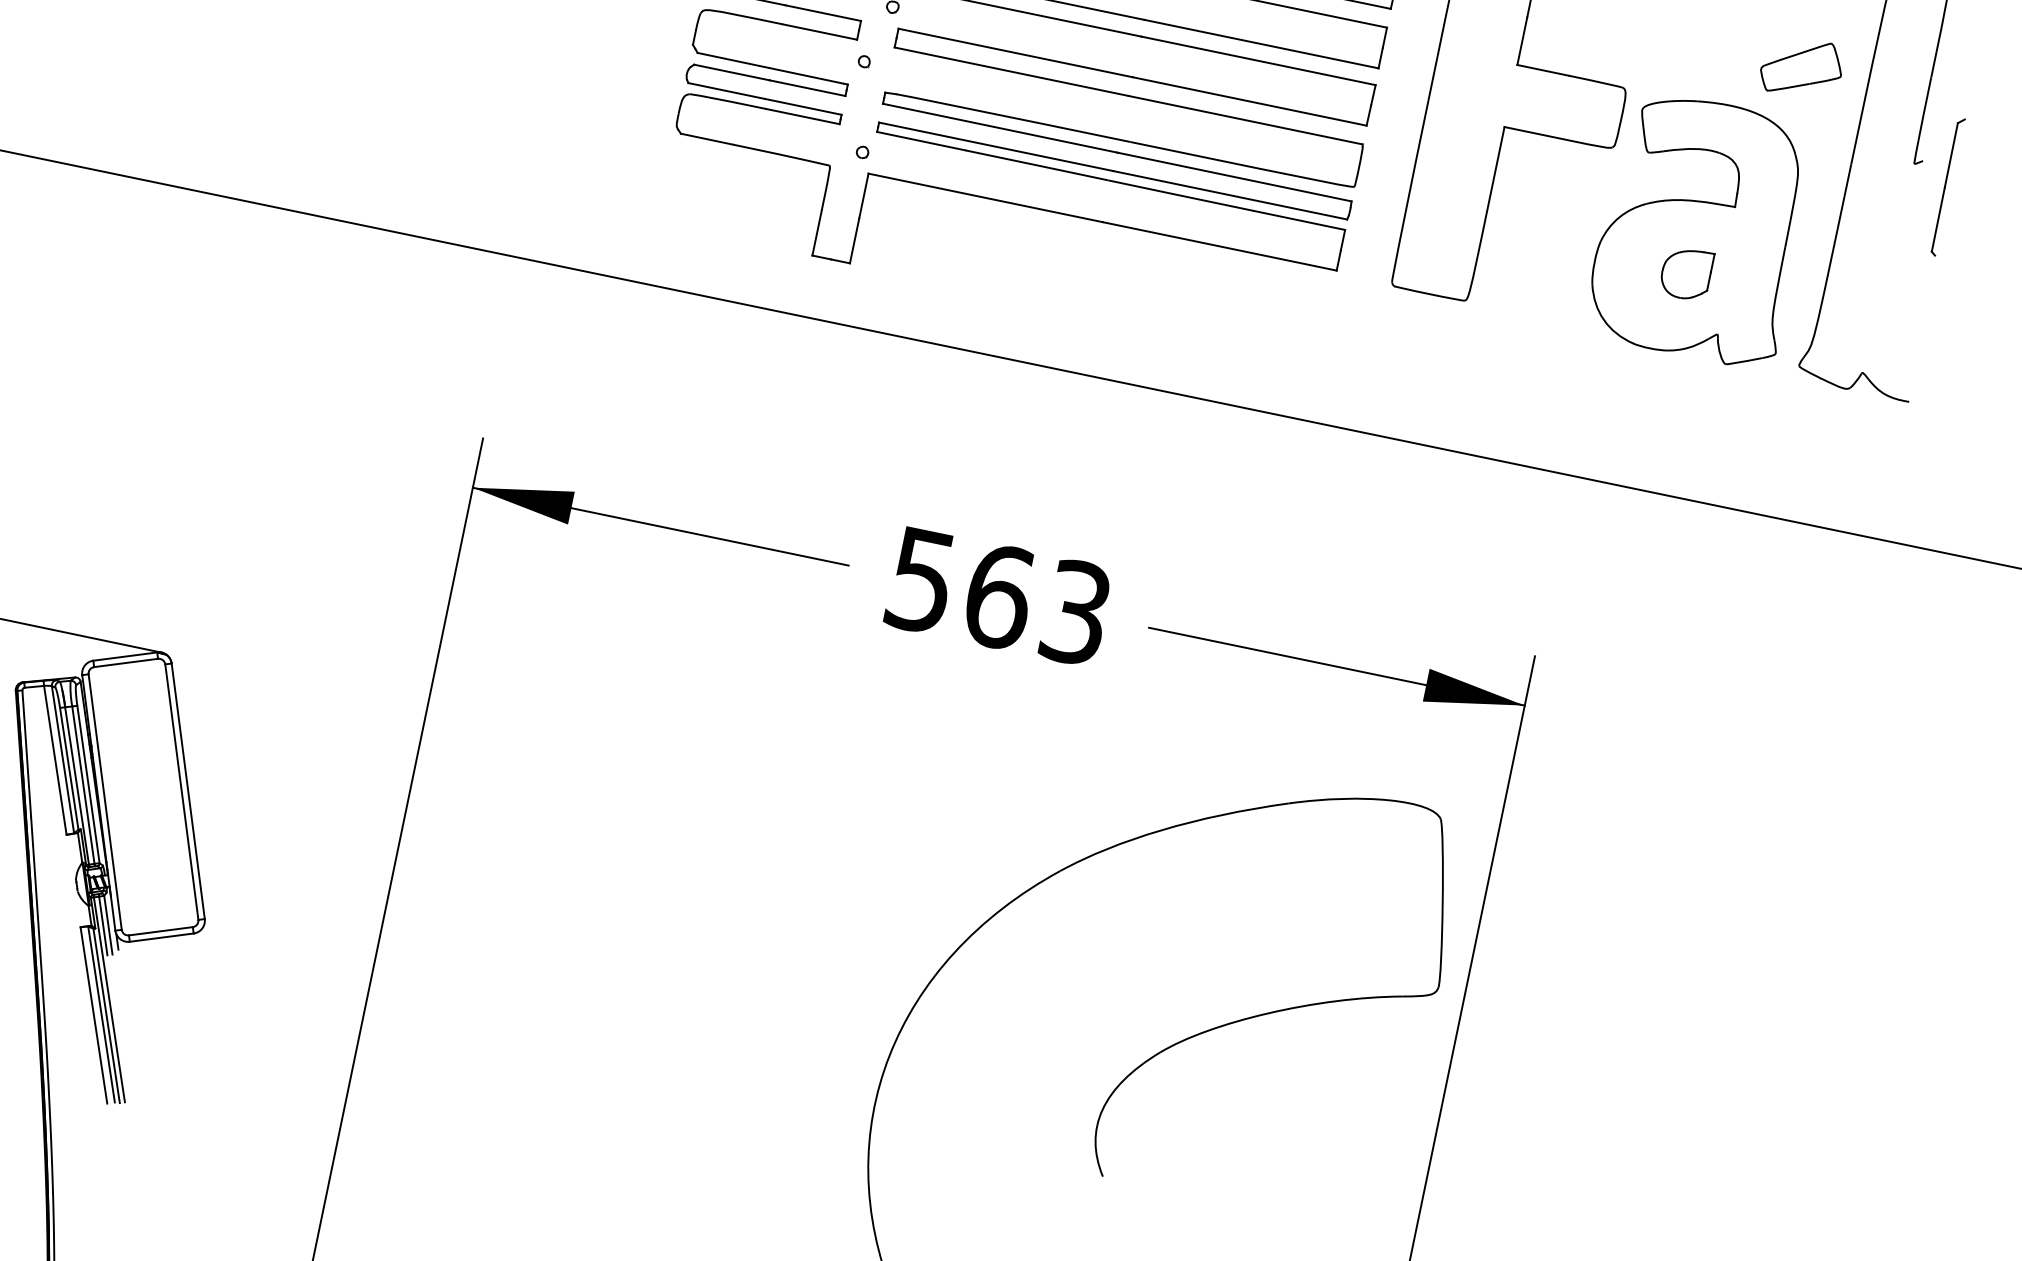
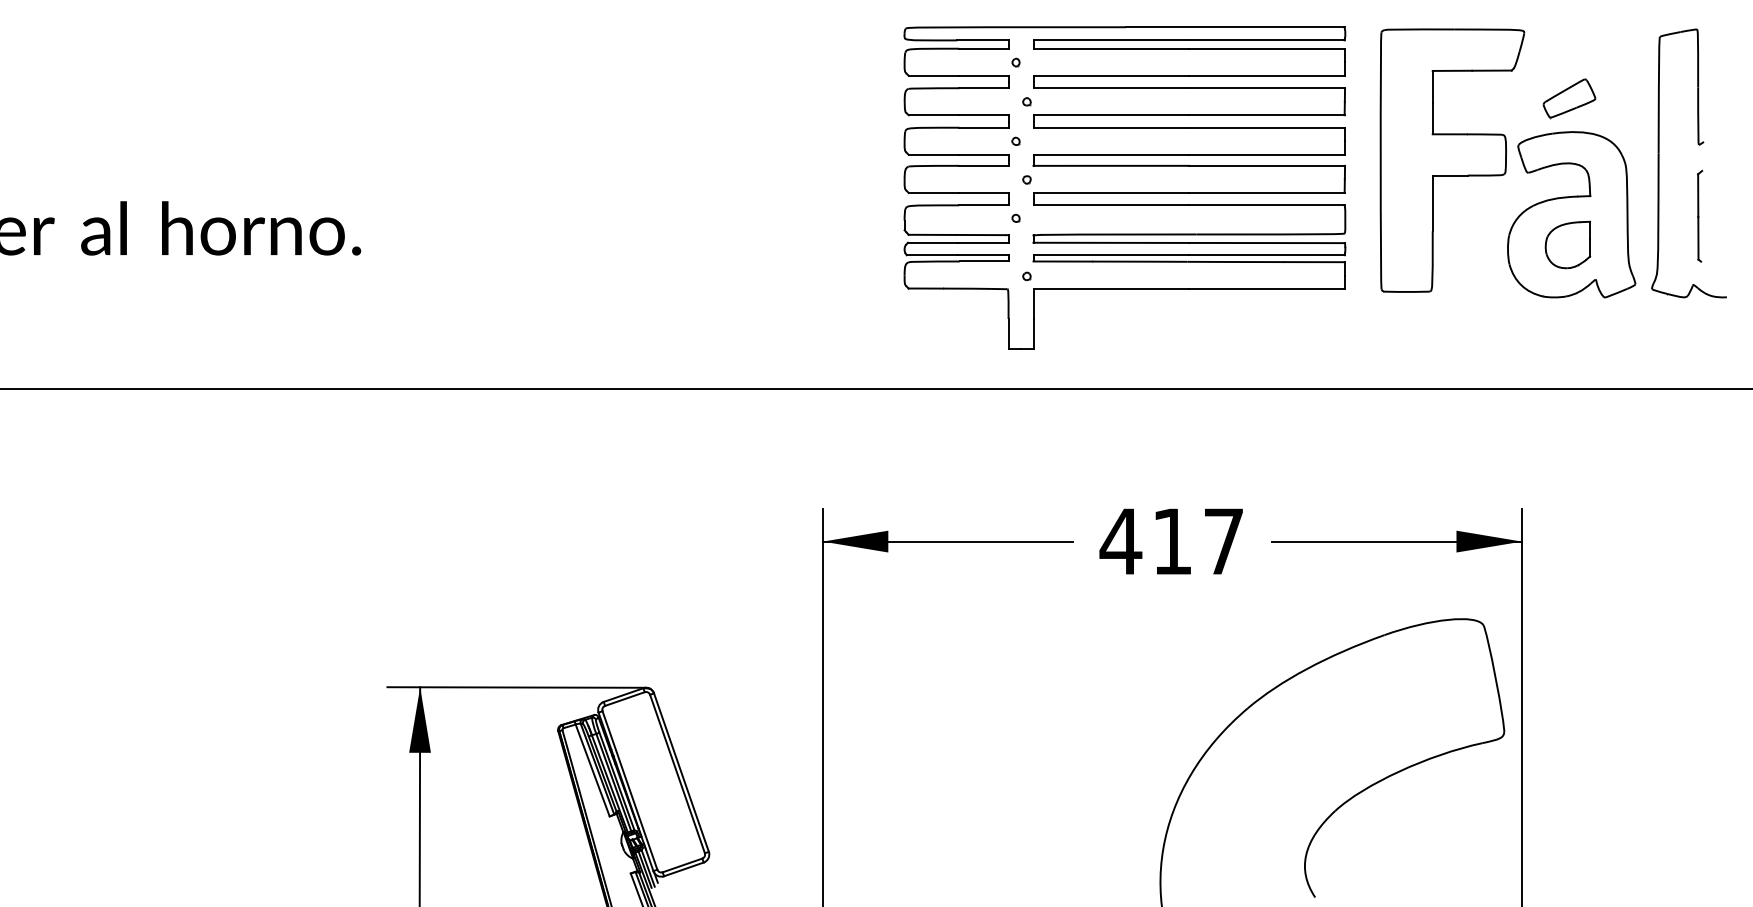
part: (1802, 67) -> (1569, 98), moved
part: (1948, 185) -> (1700, 215), moved
part: (1685, 272) -> (1567, 244), size x1.43
text: (997, 596) -> (1171, 541), 563 -> 417

